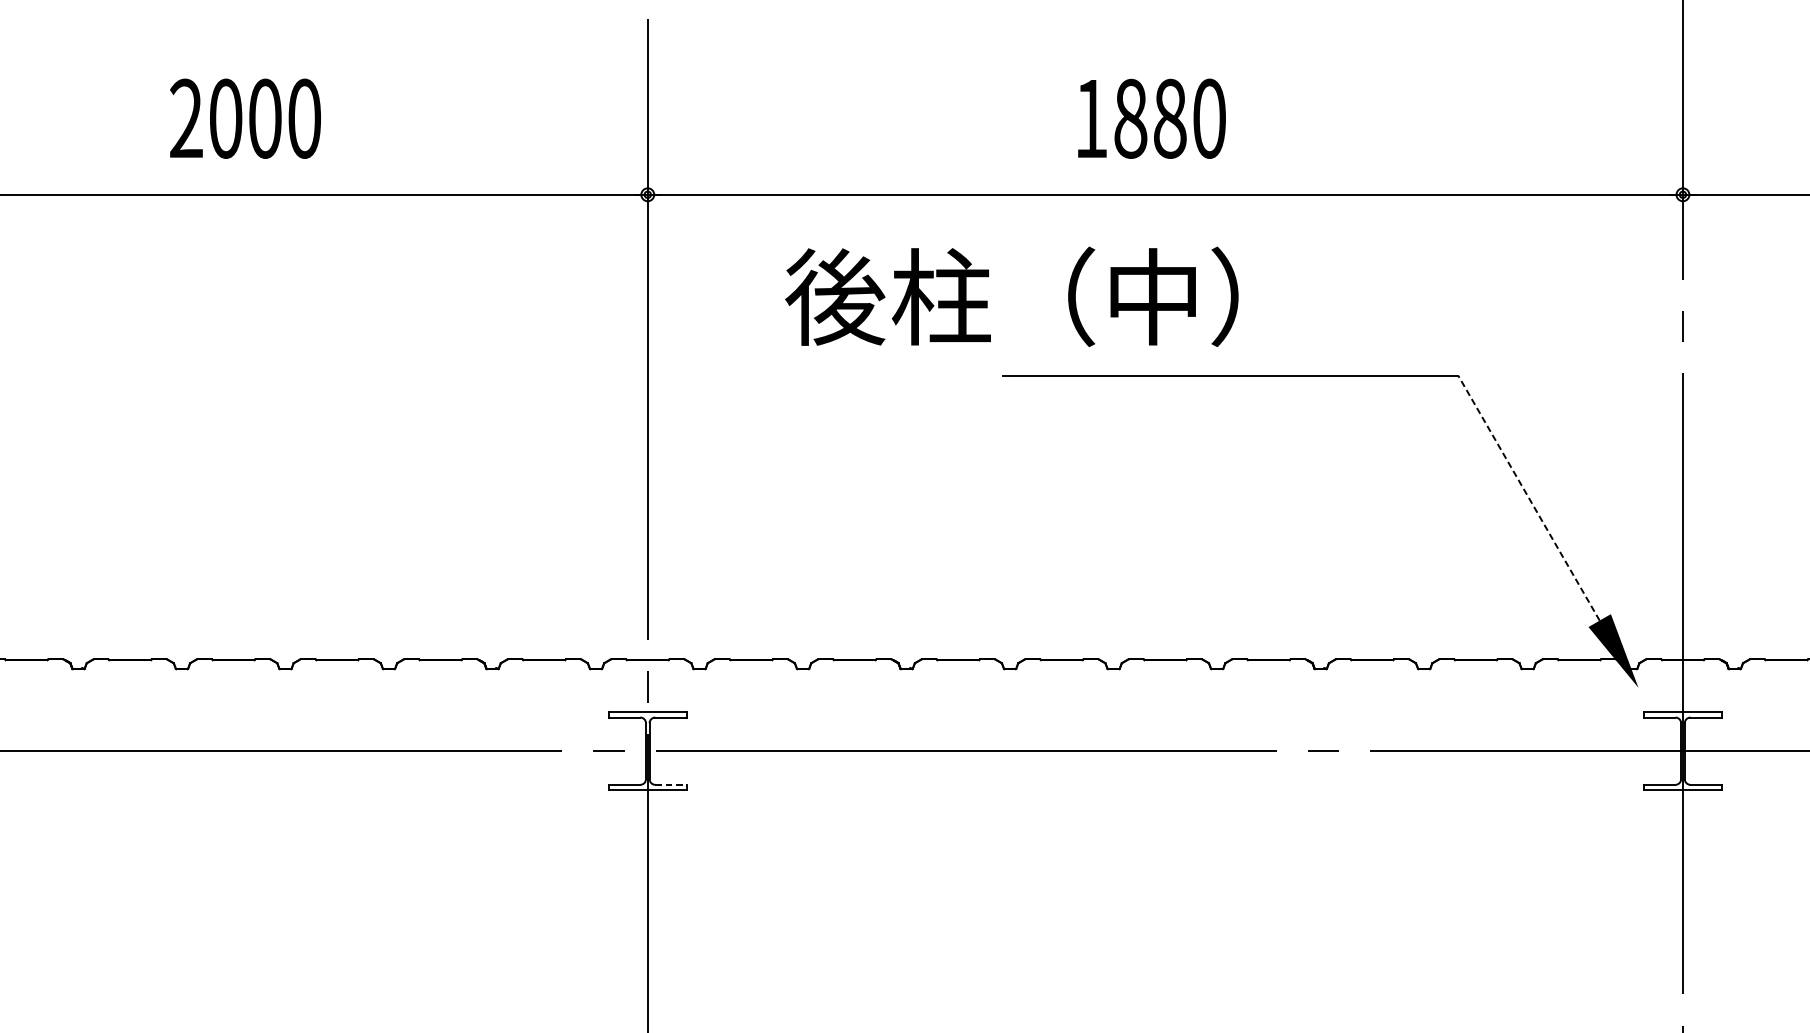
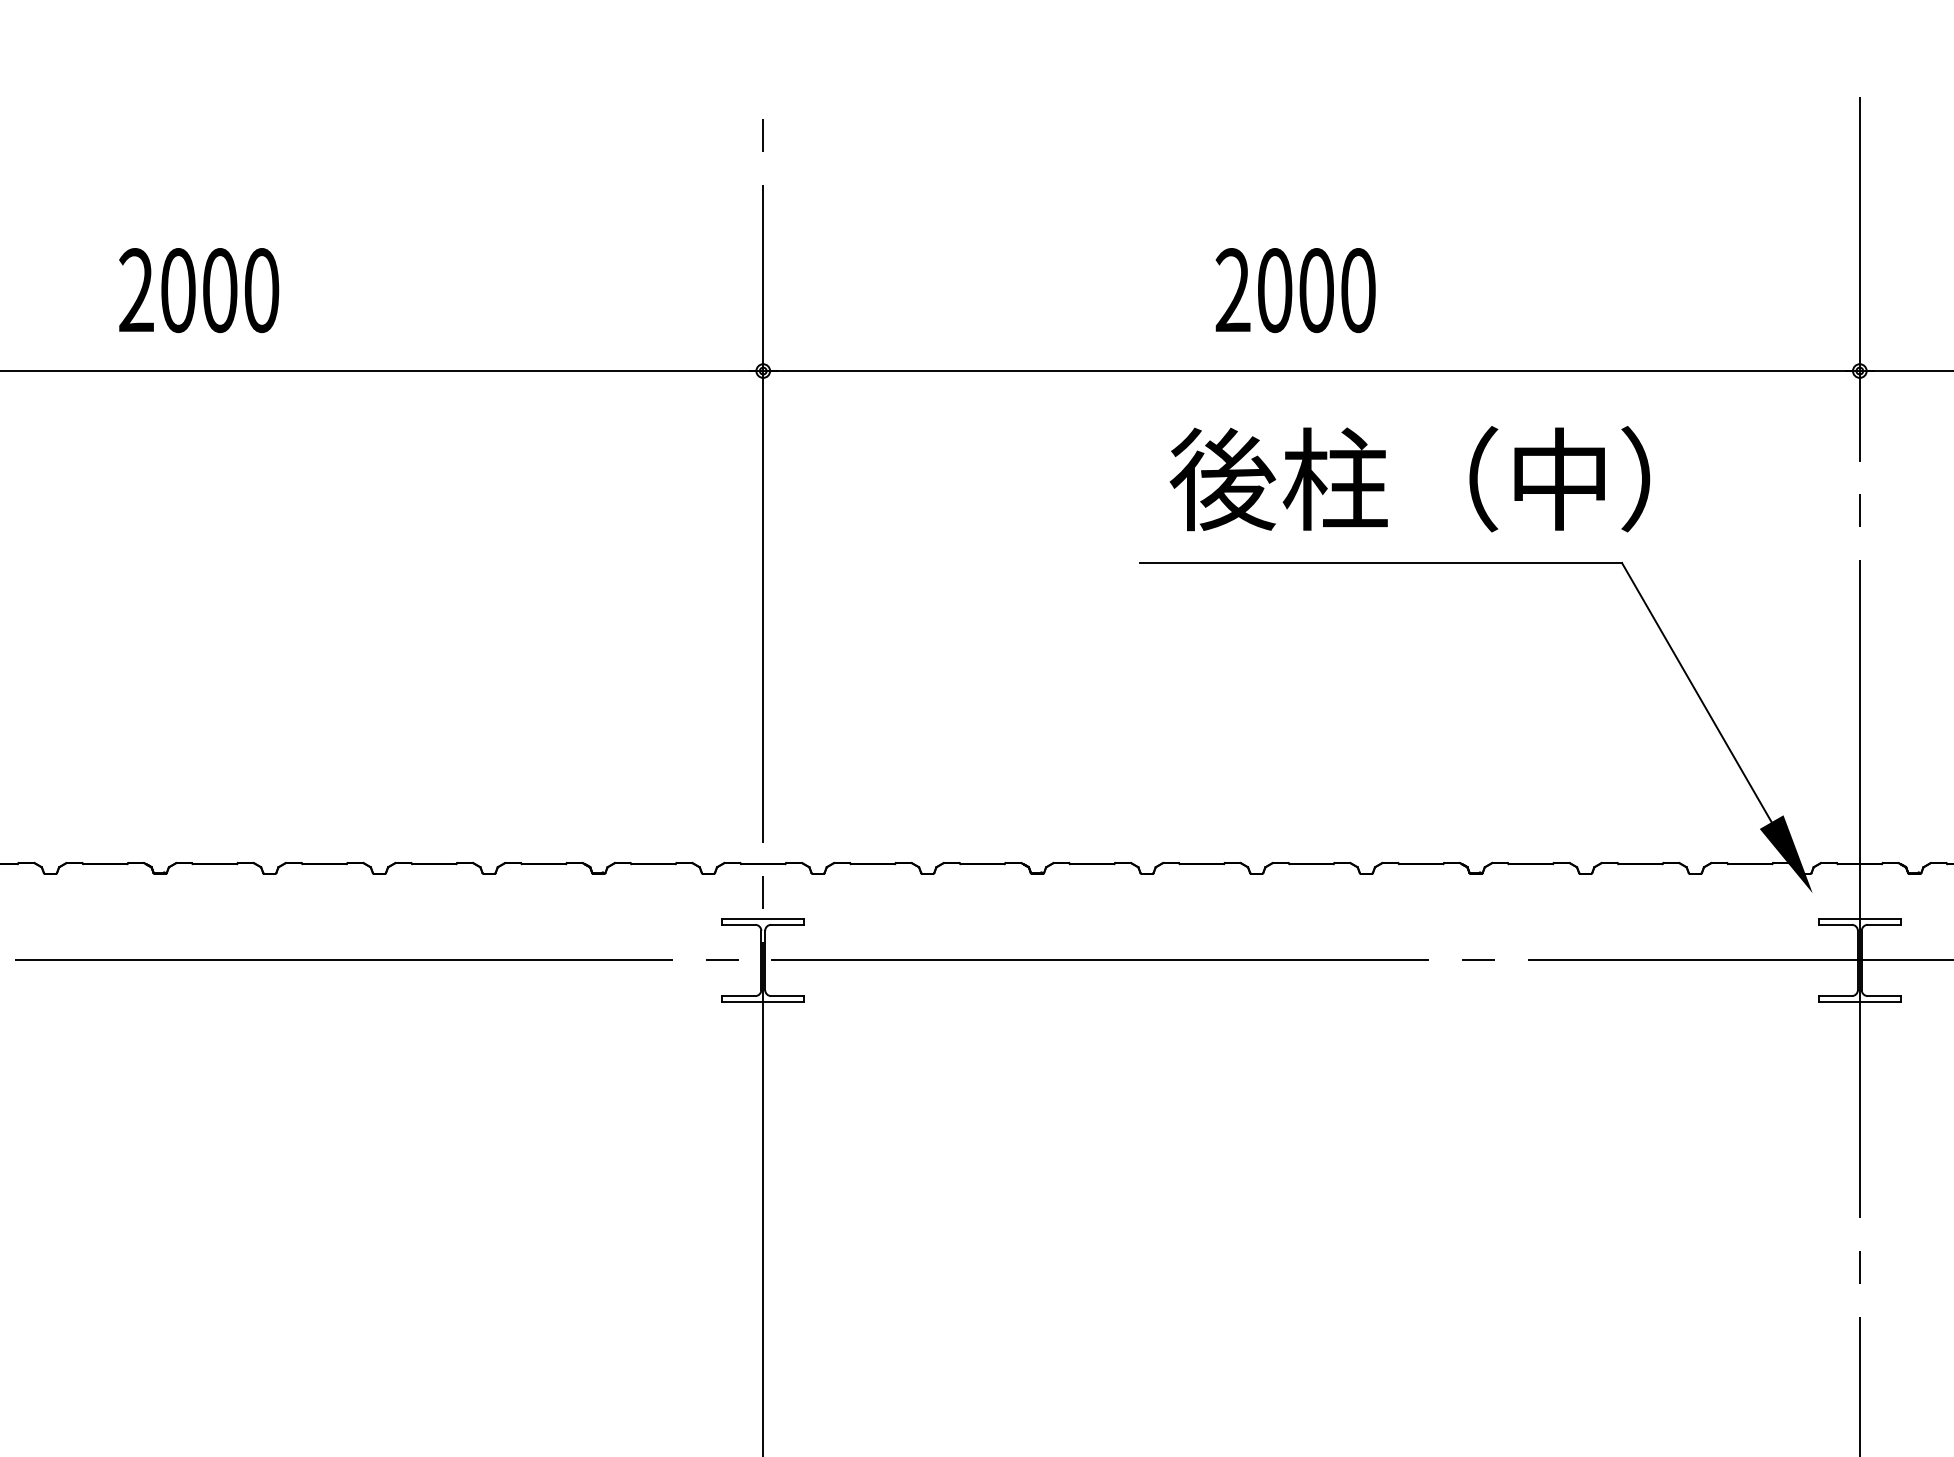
text: (245, 118) -> (199, 290), moved
text: (1130, 118) -> (1274, 290), 1880 -> 2000
text: (1011, 297) -> (1409, 479), moved
line: (1528, 498) -> (1696, 692), dashed -> solid
line: (670, 785) -> (787, 996), dashed -> solid

